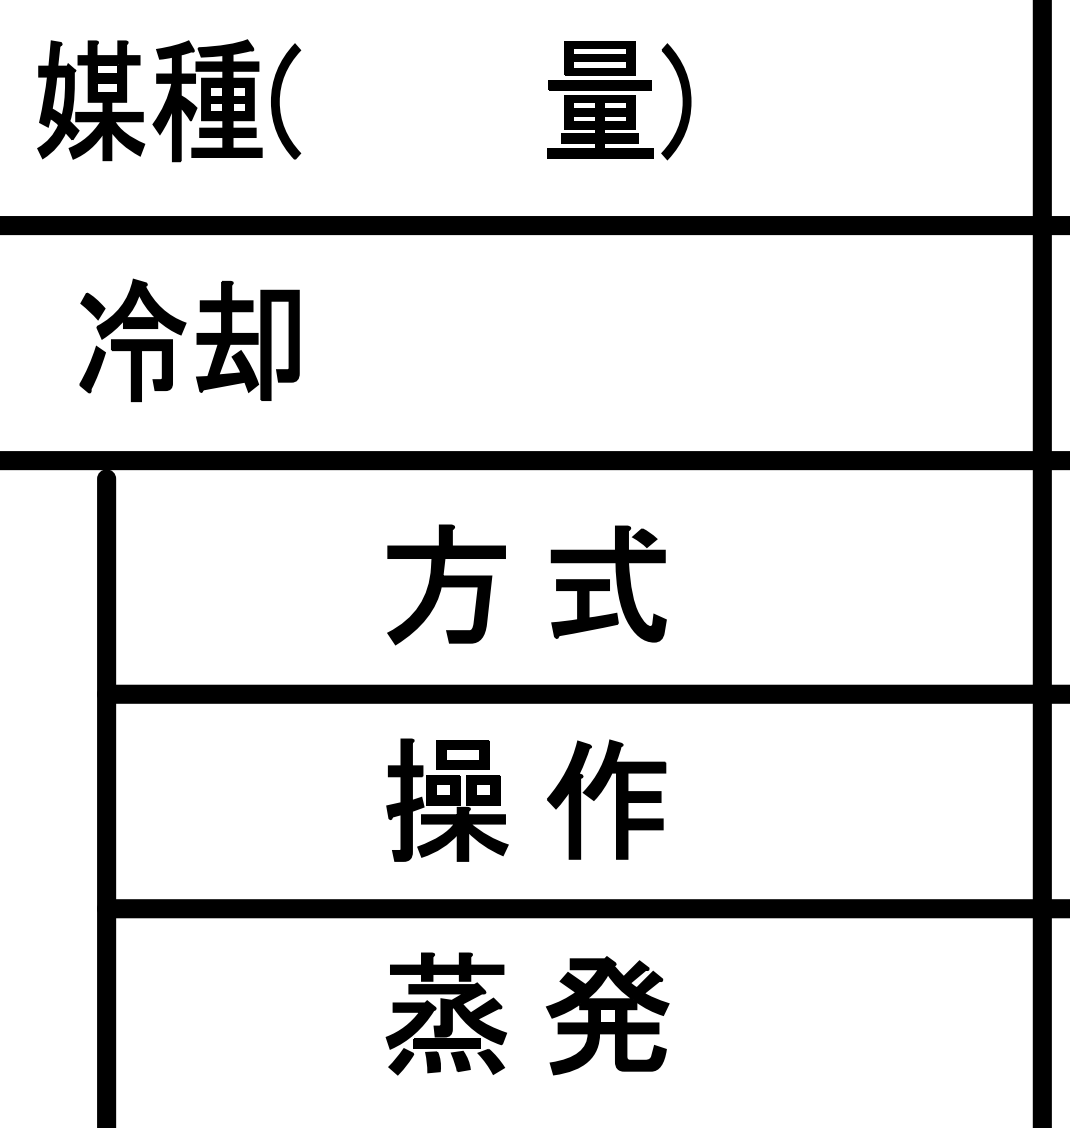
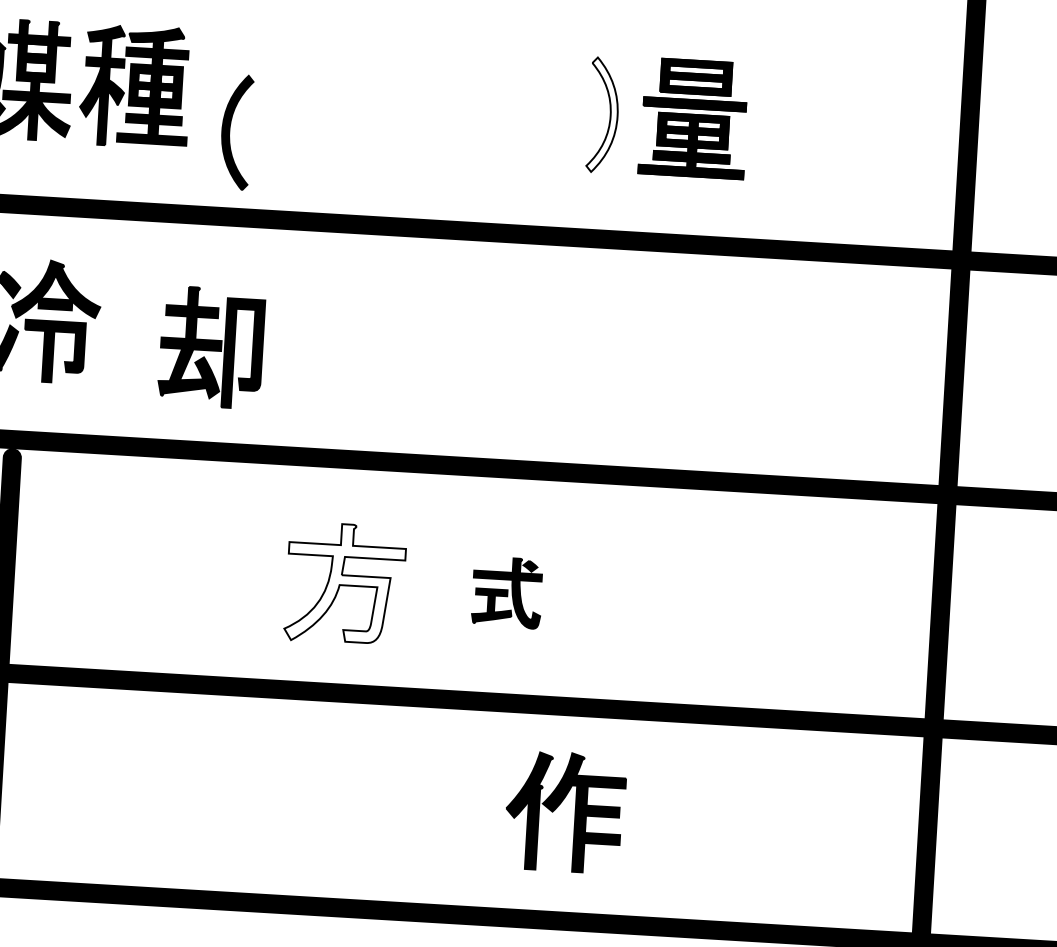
part: (600, 99) -> (694, 118), moved
part: (279, 101) -> (229, 131), moved
fill: (676, 101) -> (603, 114), removed
part: (247, 340) -> (211, 347), moved
part: (608, 583) -> (507, 592), size x0.6
fill: (446, 584) -> (345, 583), removed
part: (600, 793) -> (559, 805), moved
part: (447, 799) -> (333, 798), removed

